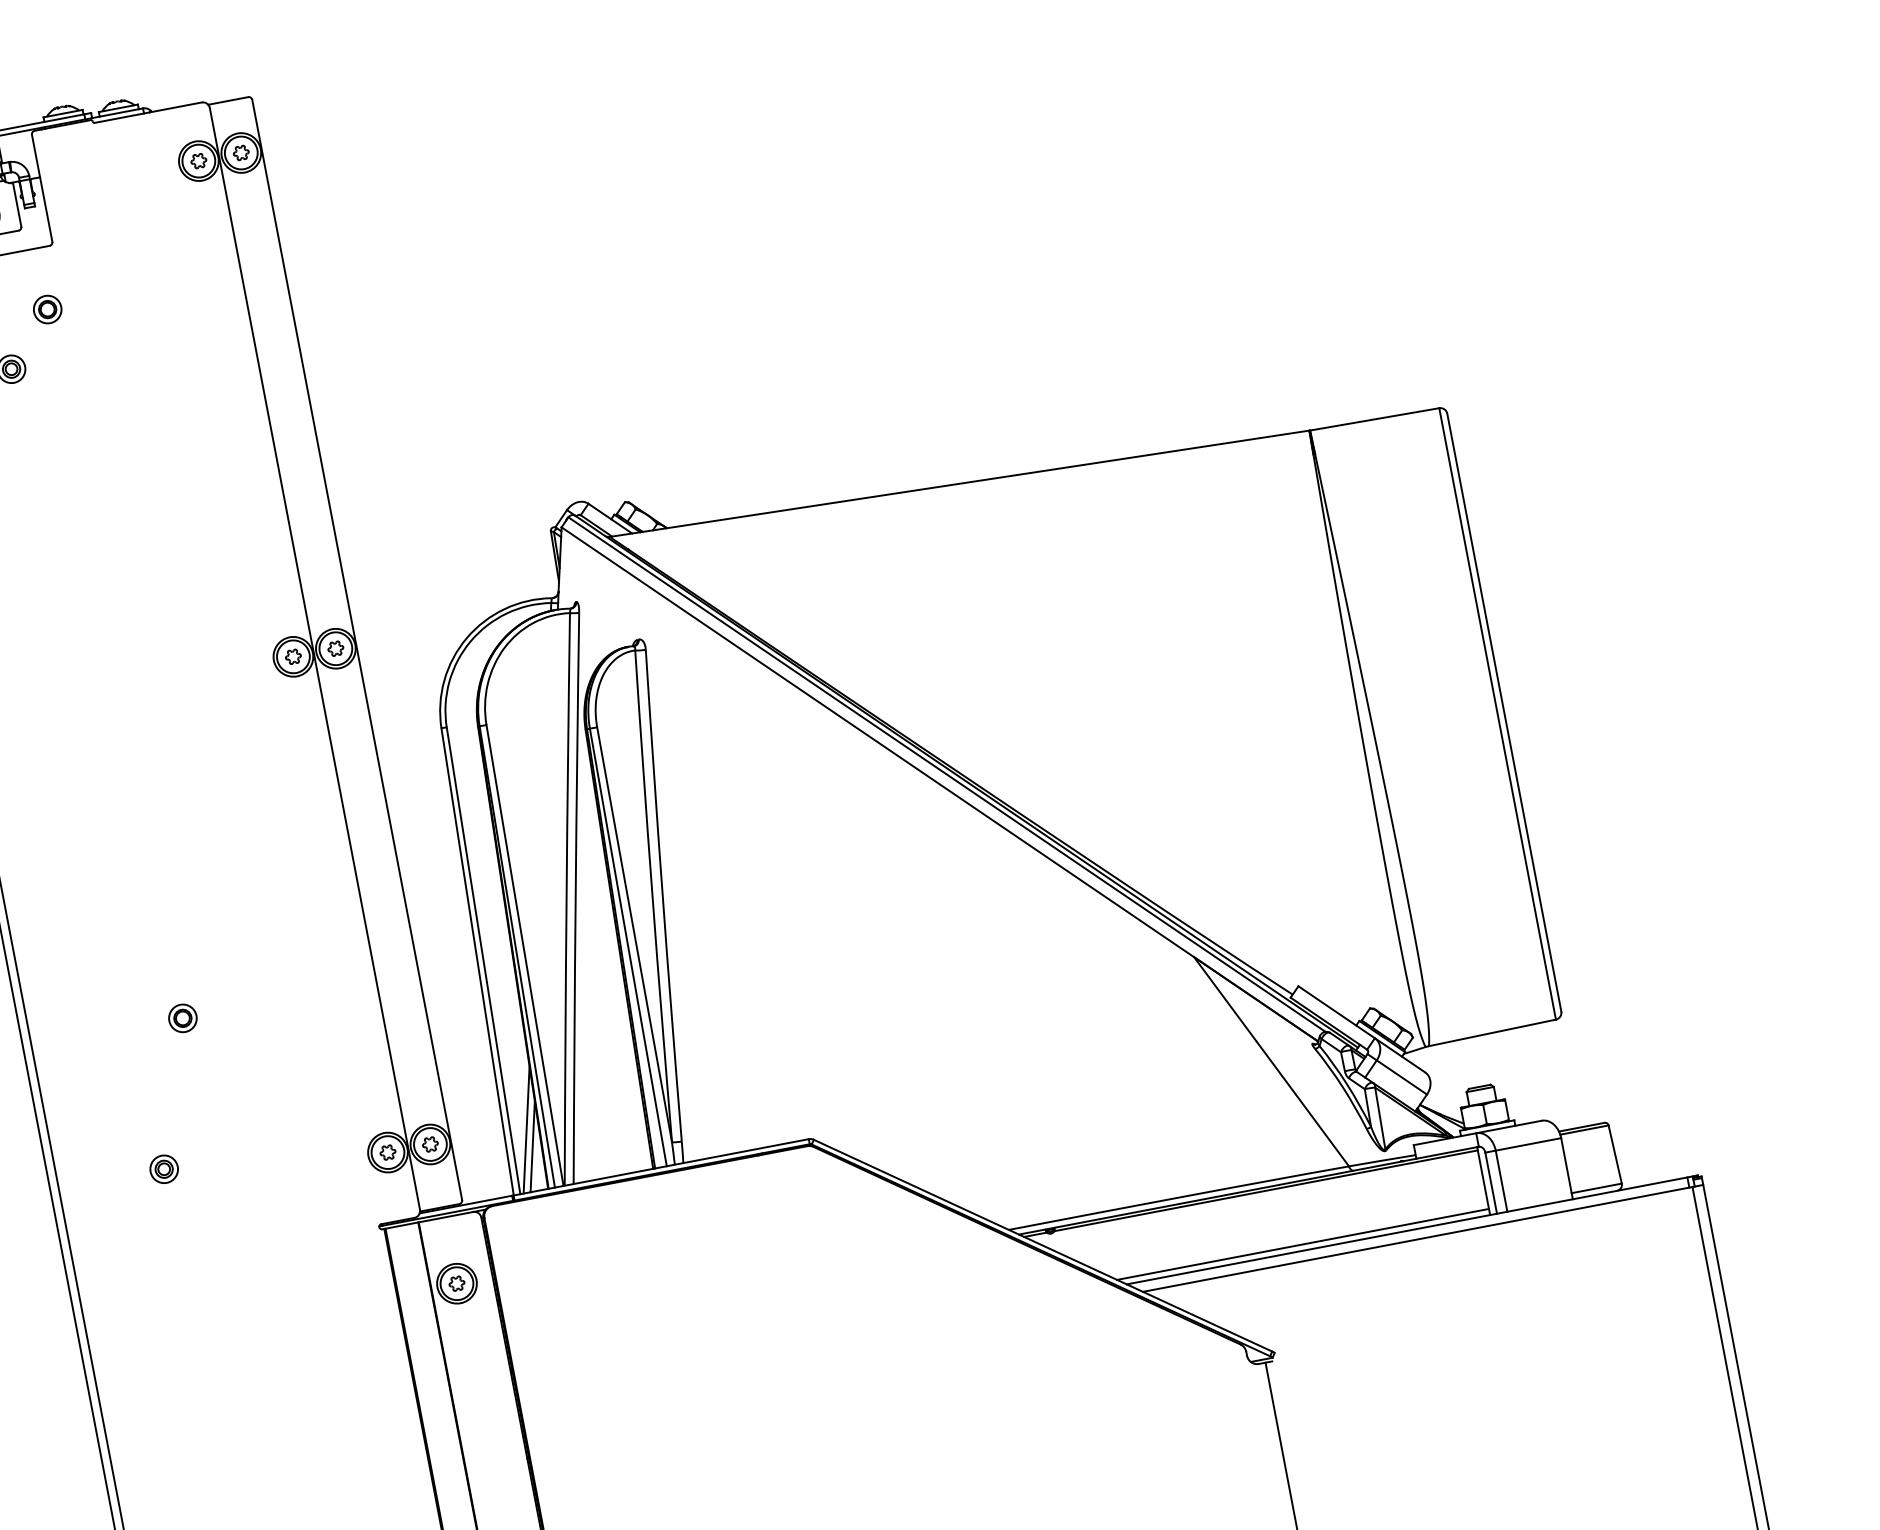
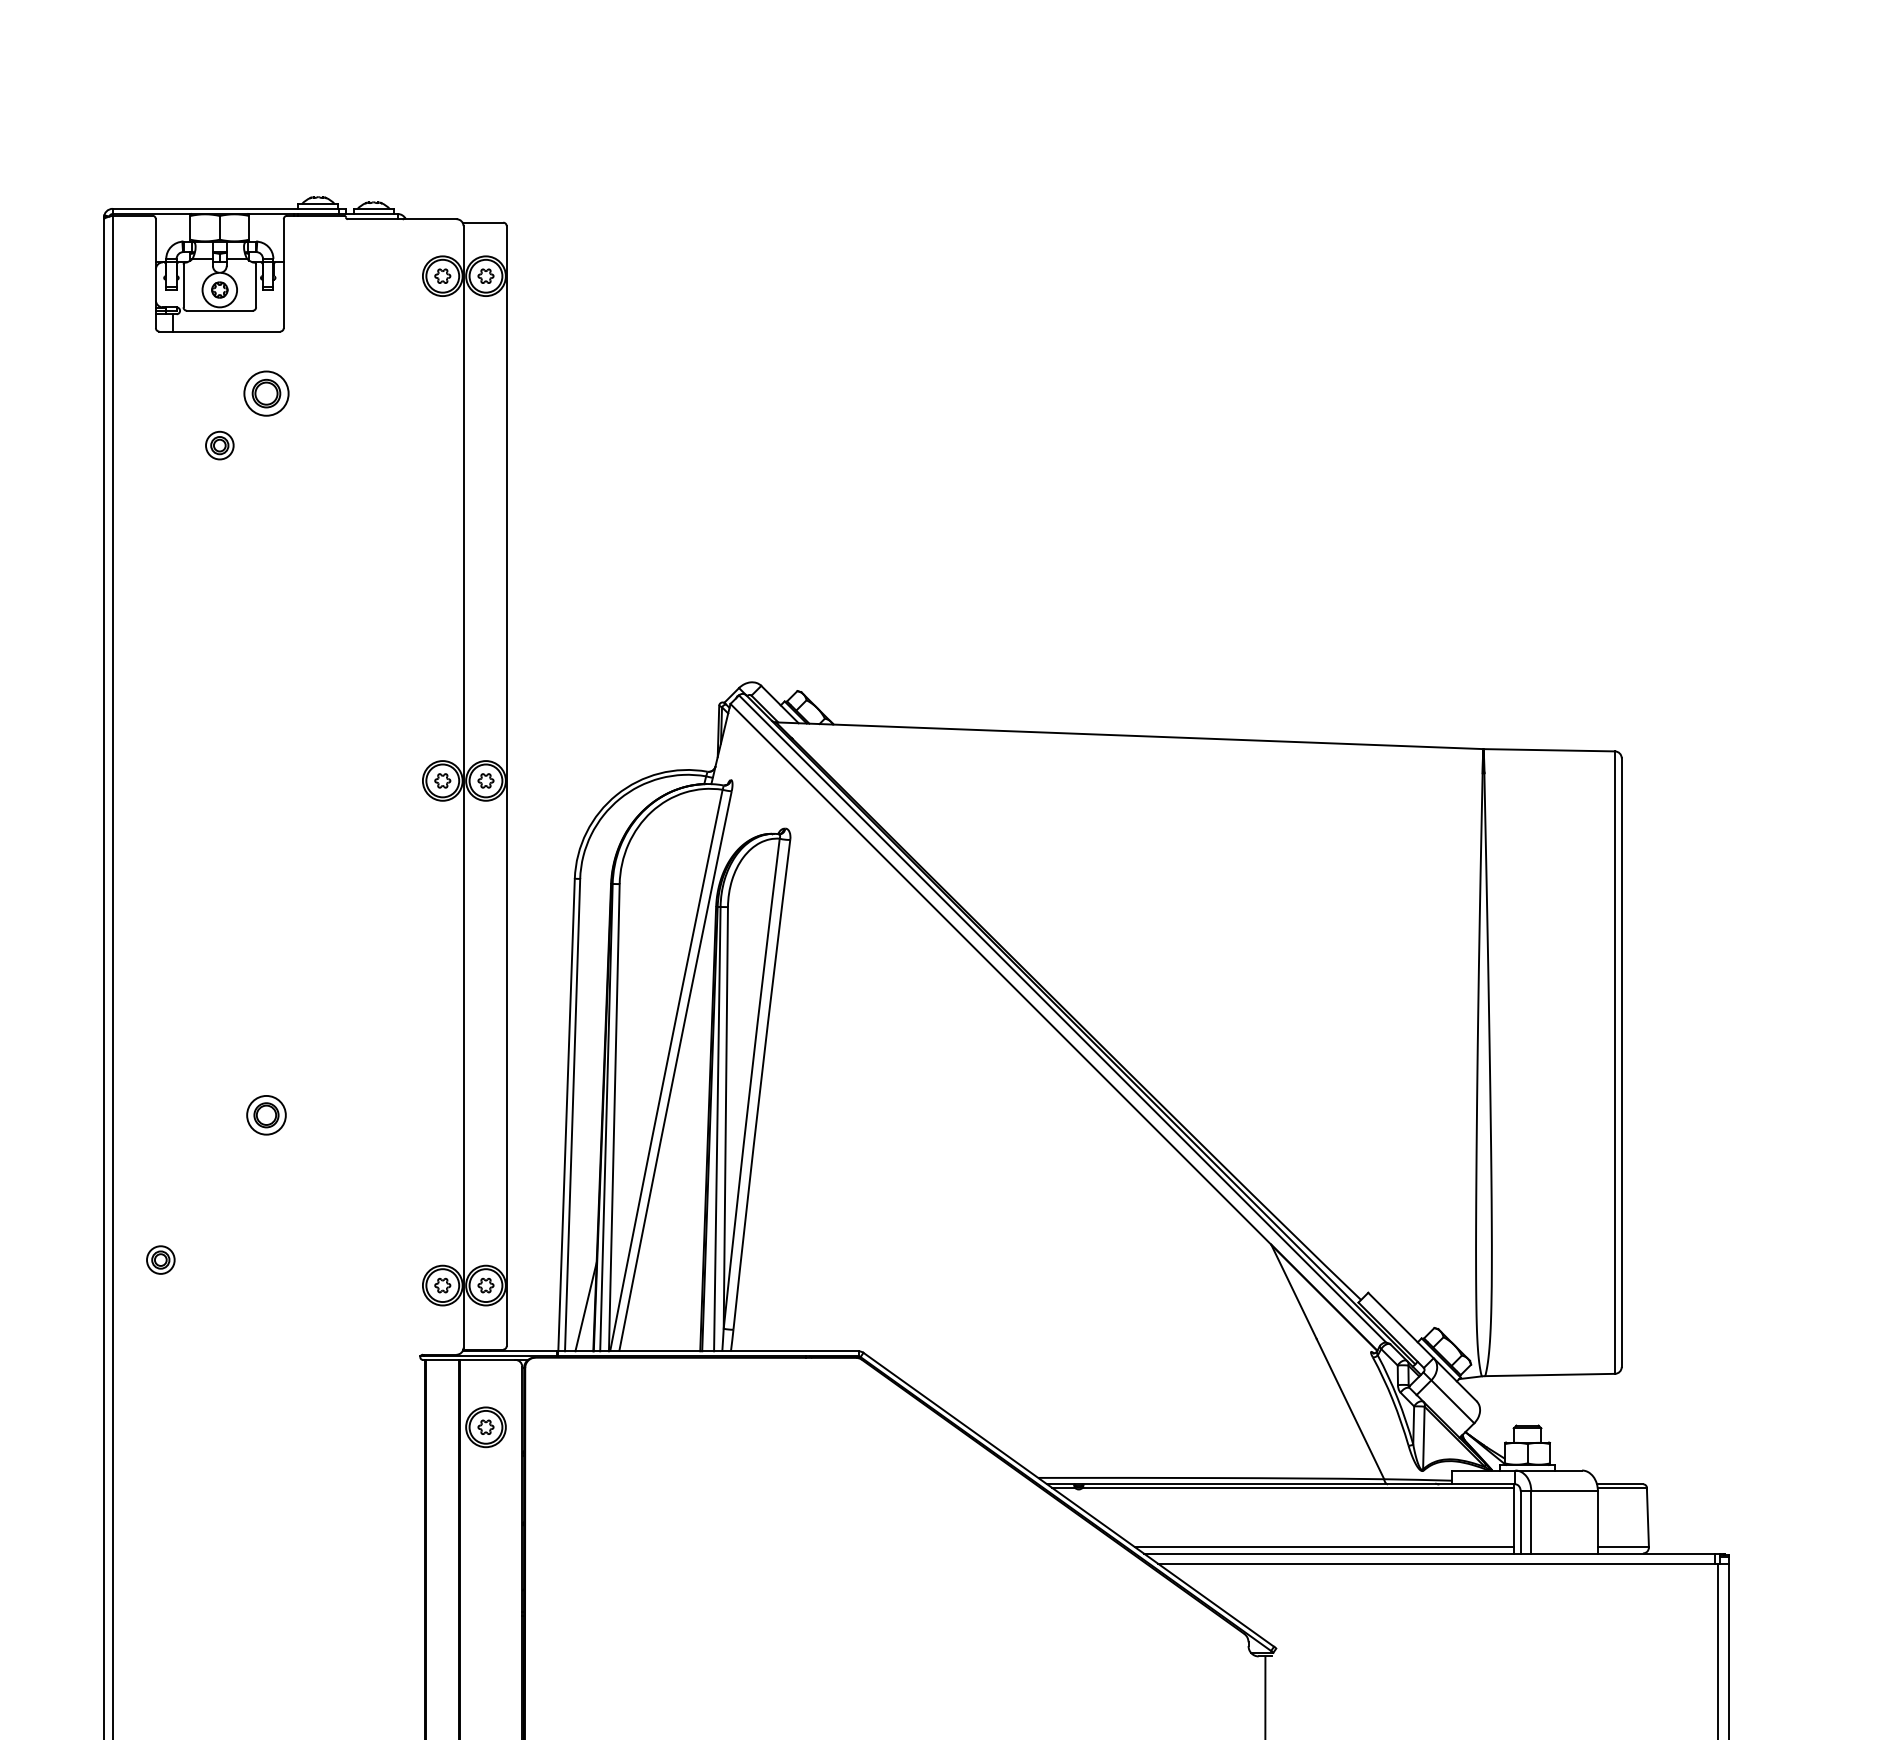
part: (47, 309) -> (266, 393), size x1.6
part: (182, 1018) -> (266, 1115), size x1.4
line: (526, 1130) -> (583, 1289), removed
part: (163, 1168) -> (160, 1259), moved

